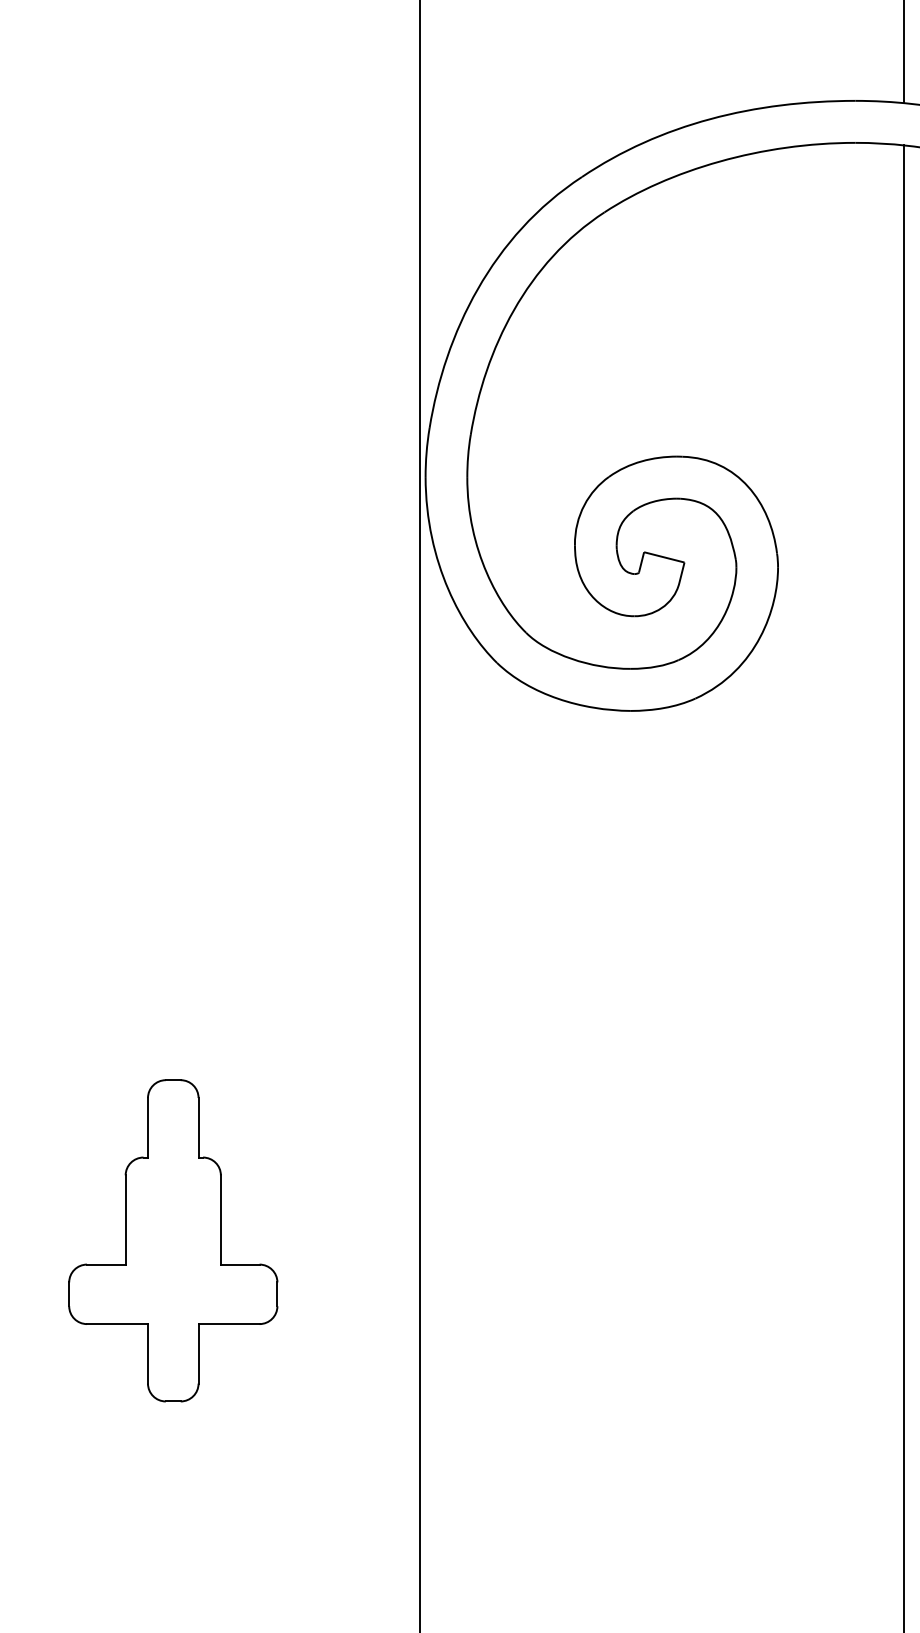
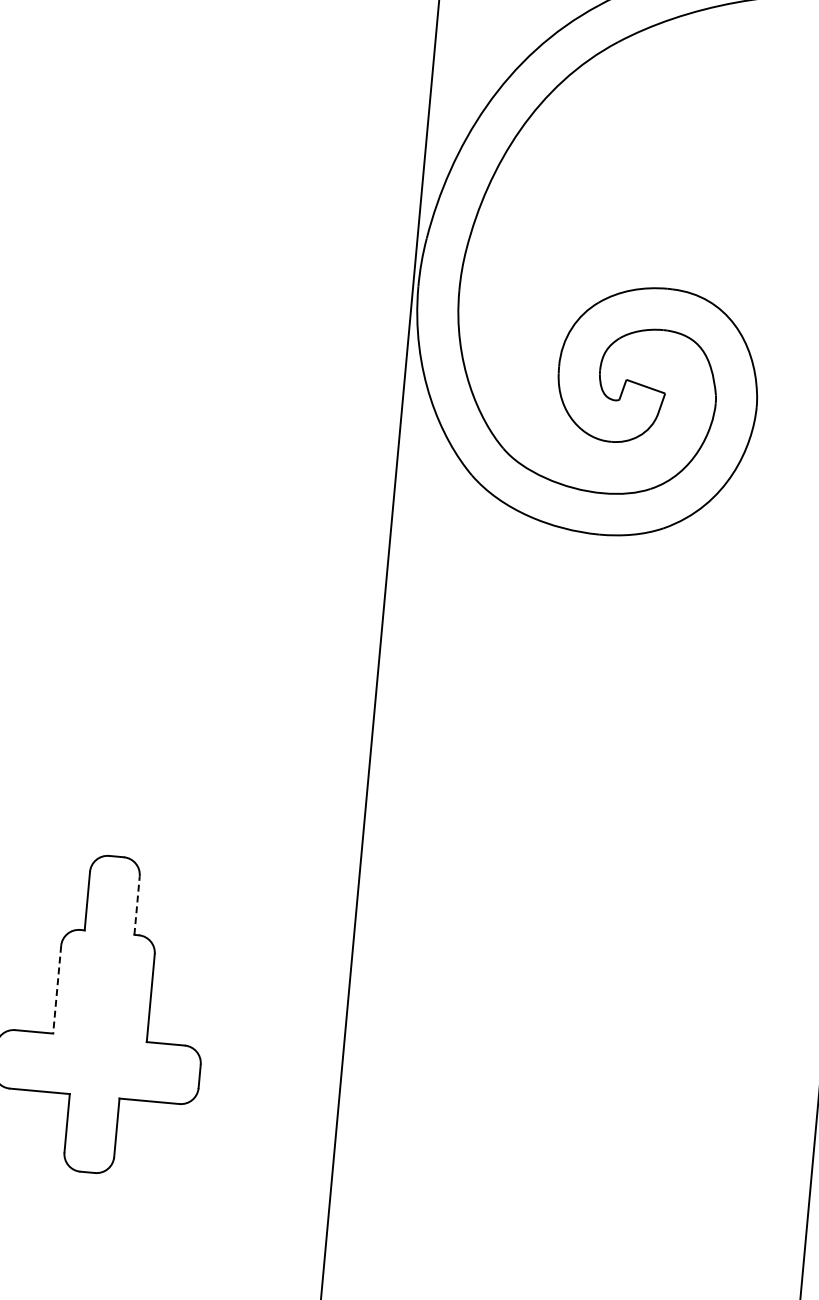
line: (198, 1127) -> (137, 905), solid -> dashed
line: (125, 1219) -> (57, 989), solid -> dashed

